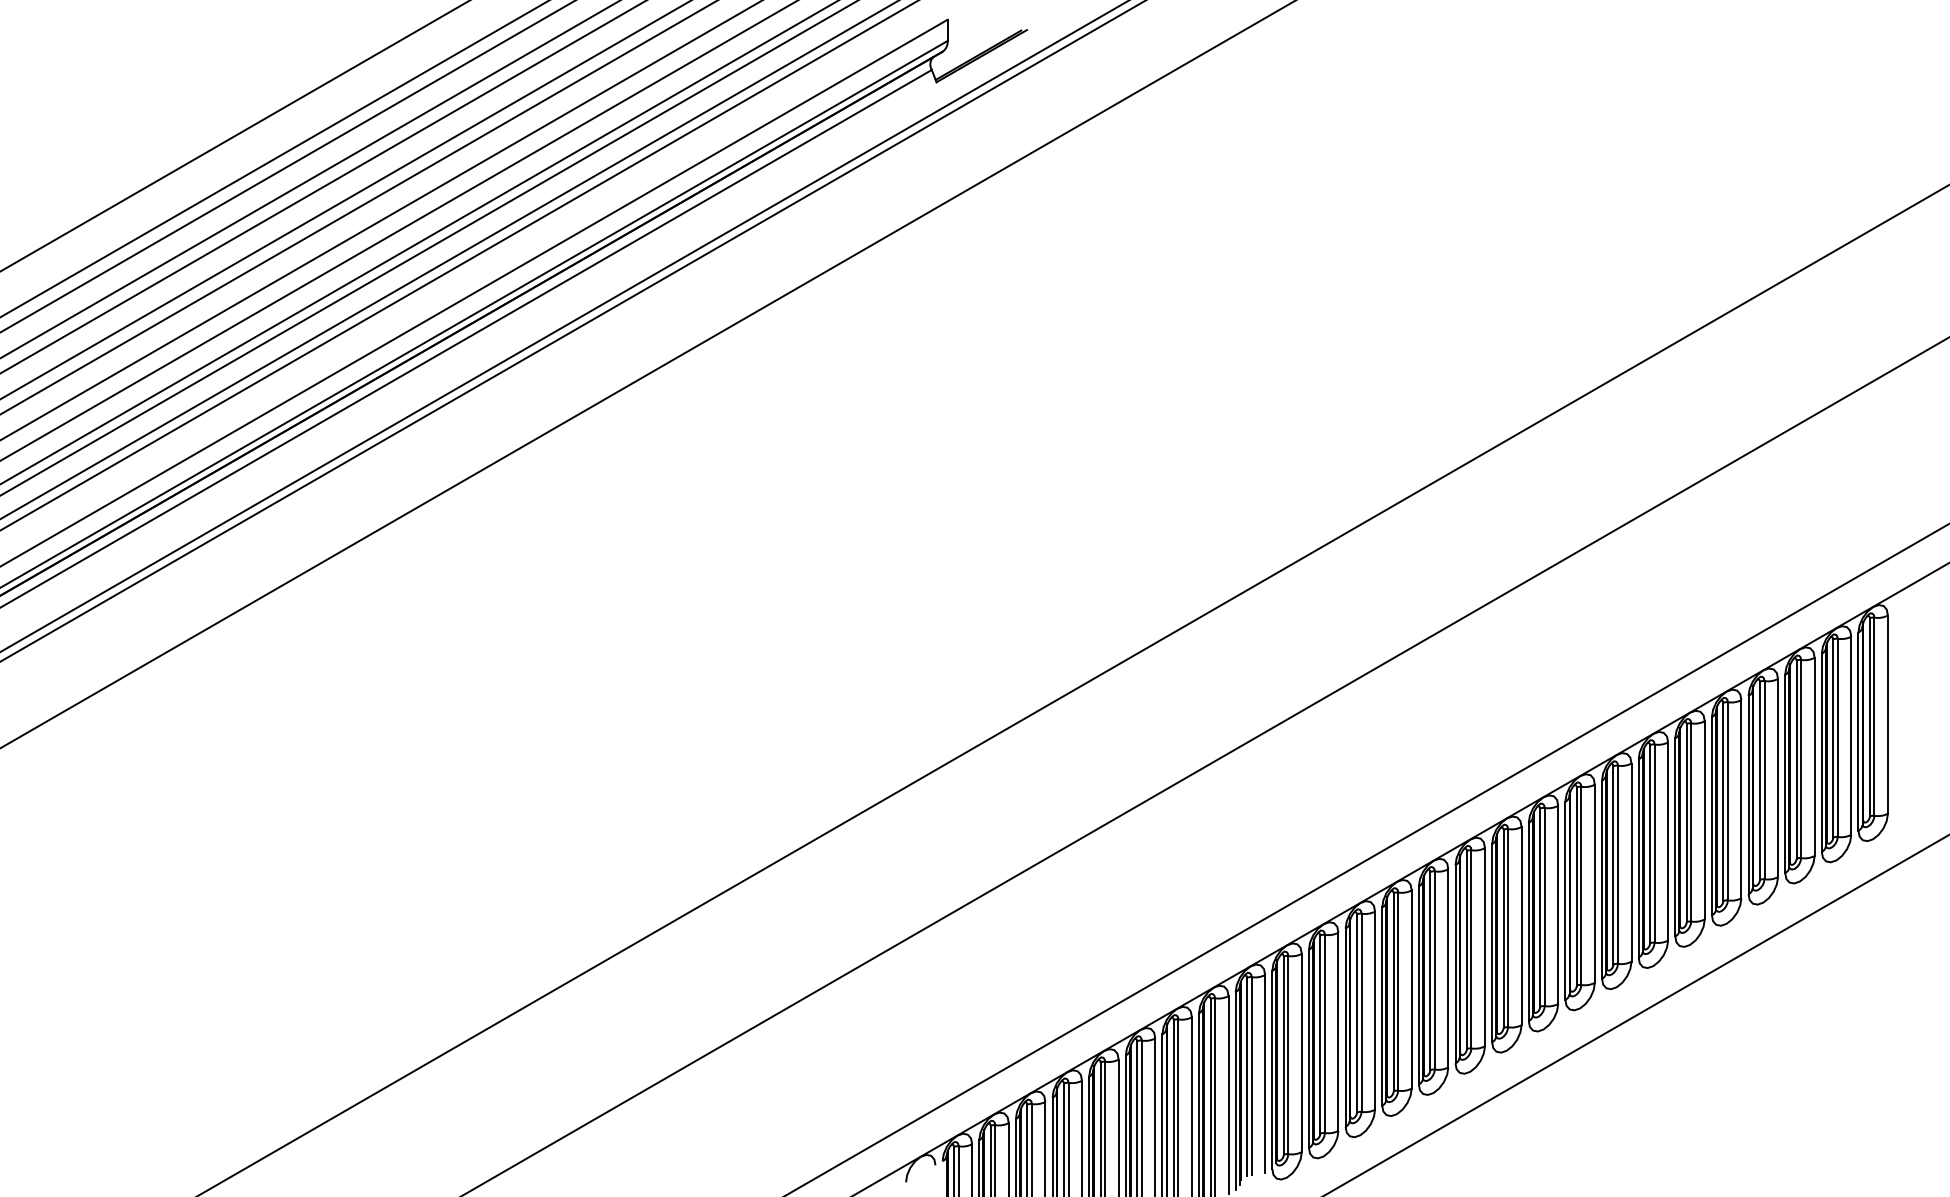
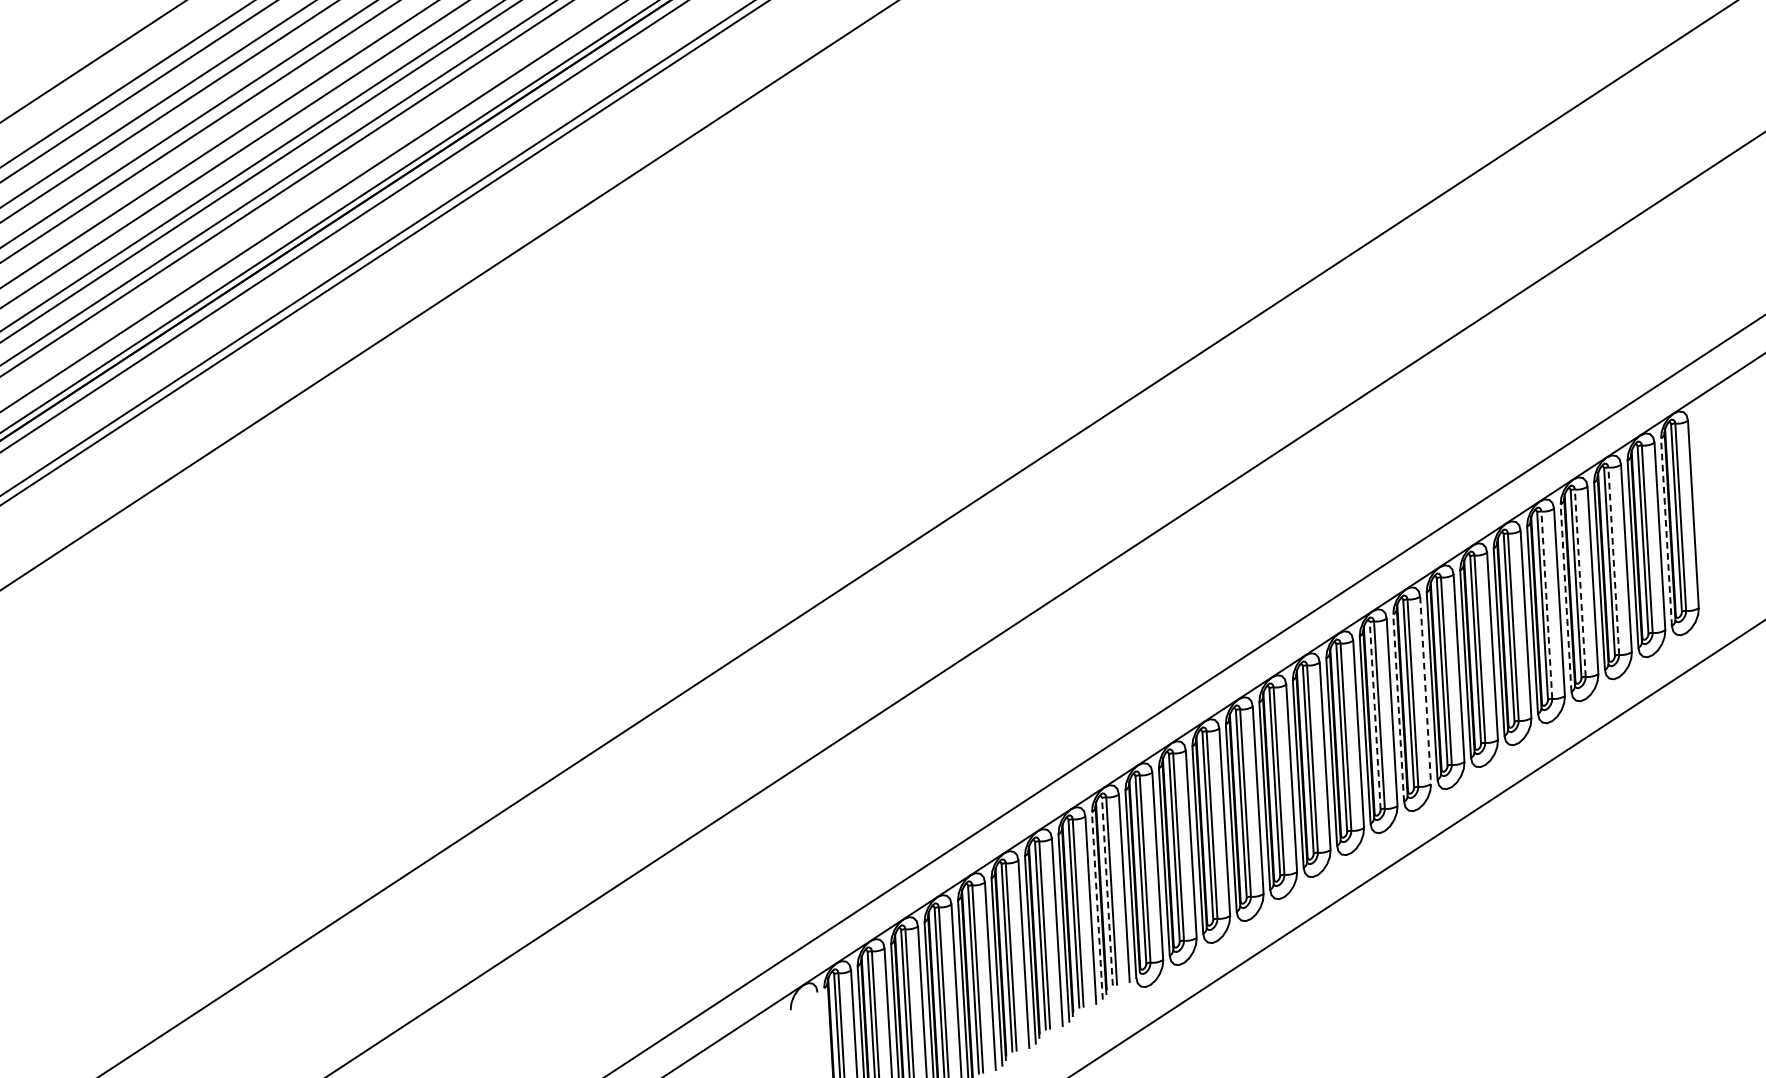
line: (1858, 731) -> (1666, 532), solid -> dashed
line: (1801, 758) -> (1614, 560), solid -> dashed
line: (1764, 779) -> (1580, 582), solid -> dashed
line: (1748, 794) -> (1565, 597), solid -> dashed
line: (1727, 800) -> (1546, 604), solid -> dashed
line: (1594, 884) -> (1425, 691), solid -> dashed
line: (1565, 900) -> (1398, 707), solid -> dashed
line: (1540, 907) -> (1375, 715), solid -> dashed
line: (1247, 1076) -> (1107, 891), solid -> dashed
line: (1235, 1090) -> (1097, 905), solid -> dashed

